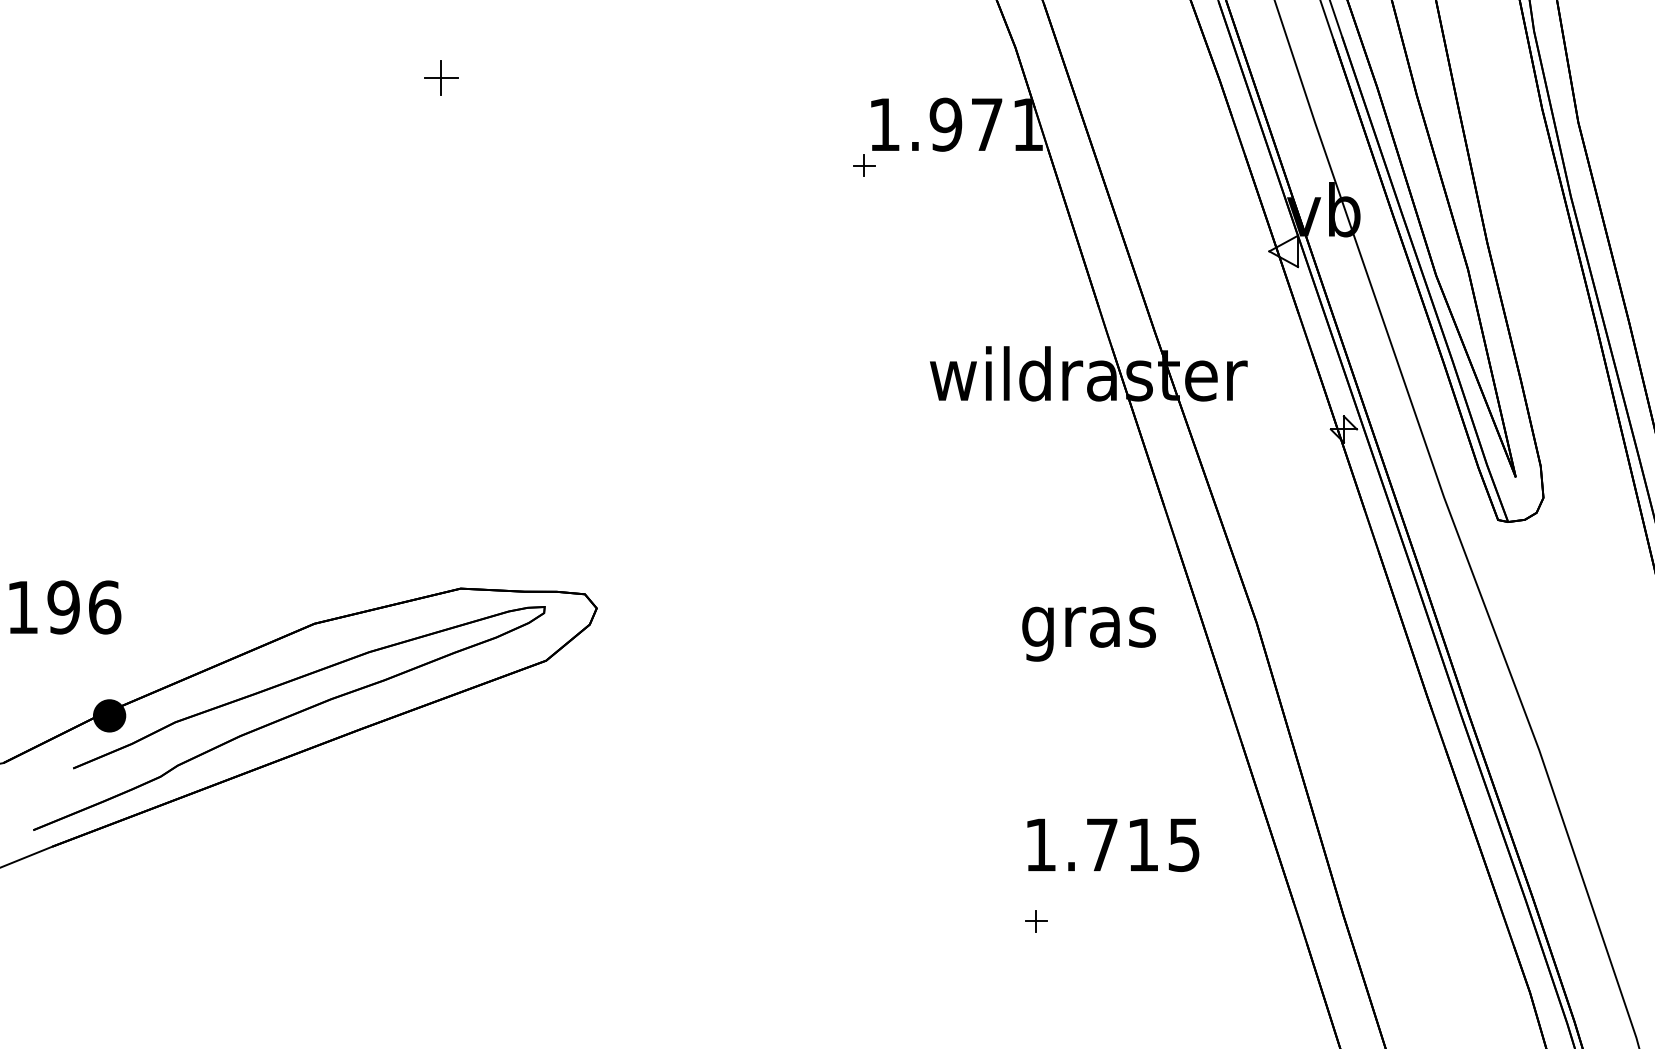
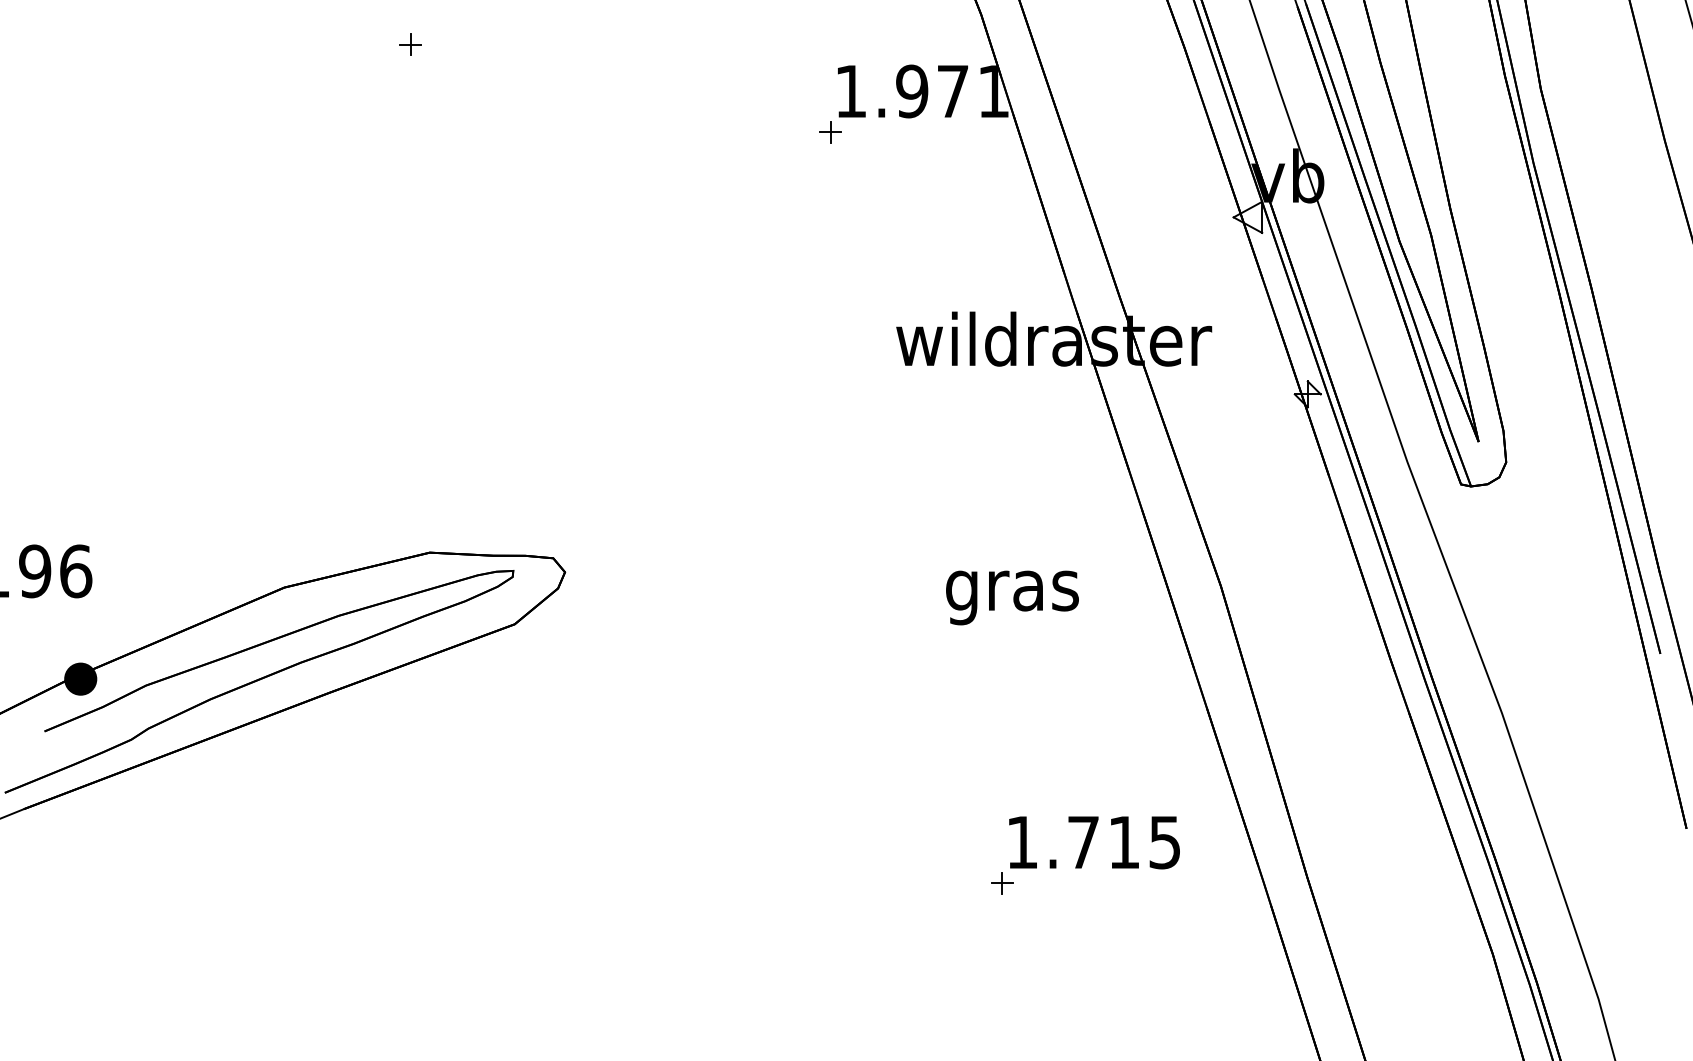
part: (441, 77) -> (410, 44), size x0.62
text: (1089, 633) -> (1012, 597), moved
text: (1113, 844) -> (1094, 842), moved

